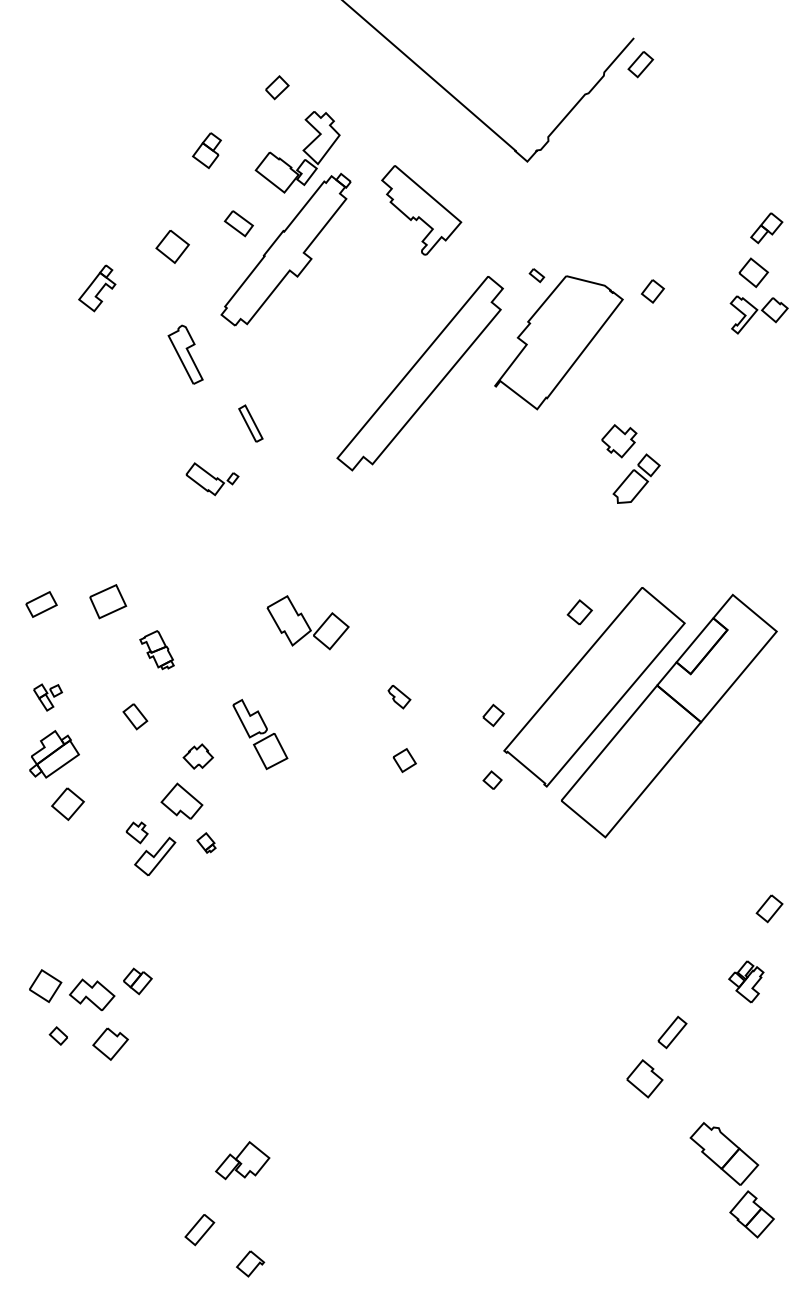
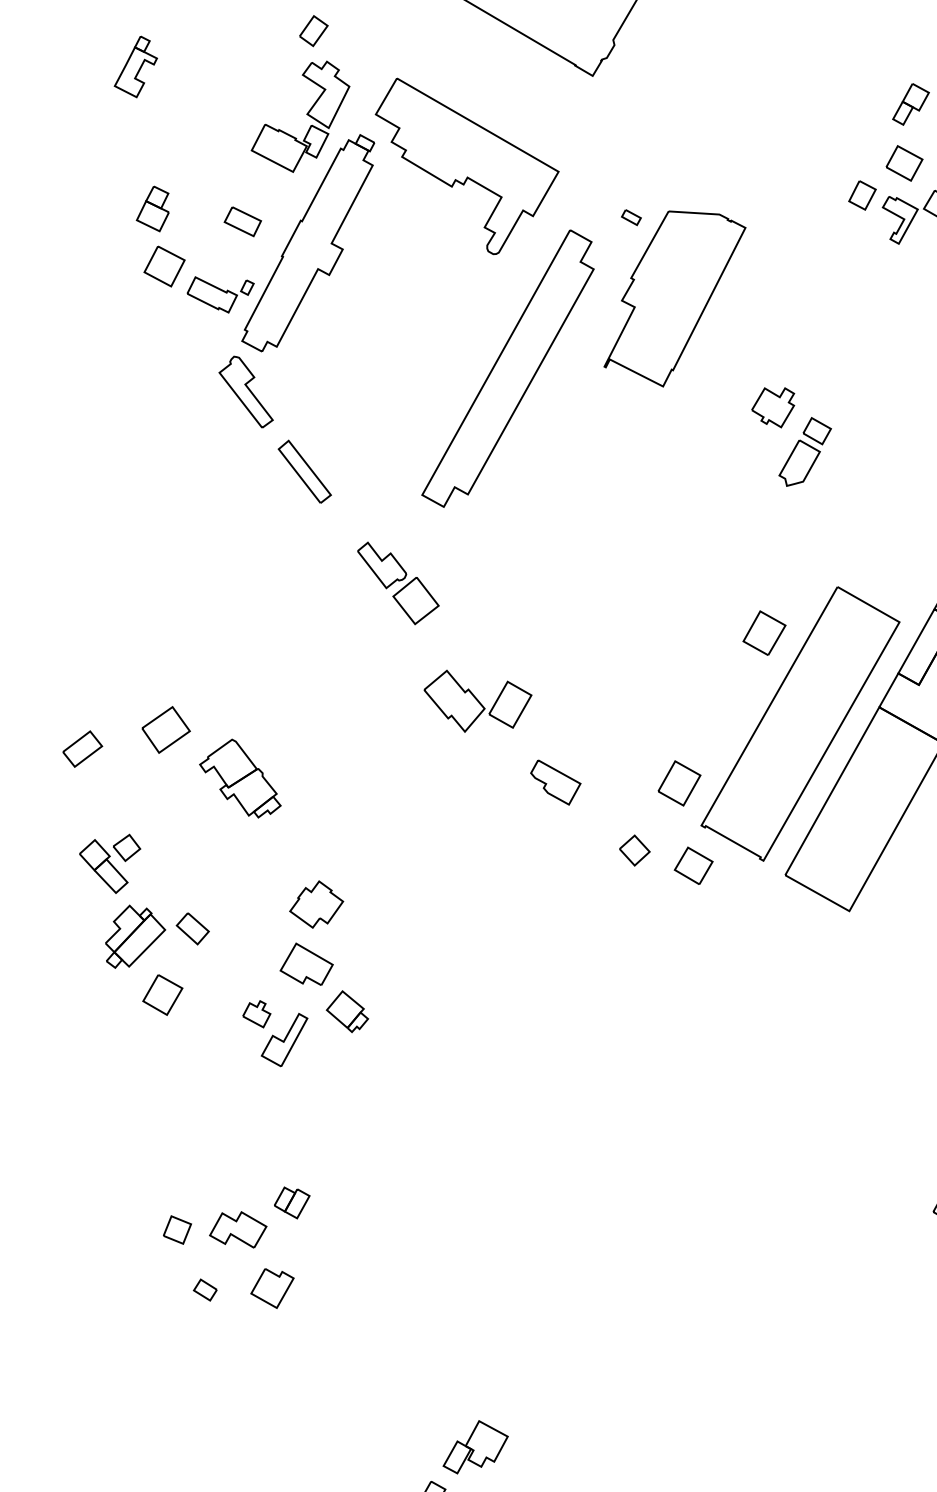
part: (277, 87) -> (314, 30), moved
part: (206, 150) -> (152, 209), moved
part: (421, 210) -> (470, 162), size x1.67
part: (97, 288) -> (135, 67), moved
part: (652, 291) -> (861, 195), moved
part: (185, 354) -> (245, 392), moved
part: (250, 423) -> (304, 471), size x1.43
part: (212, 479) -> (221, 293), moved
part: (579, 612) -> (764, 633), size x1.43
part: (307, 622) -> (478, 699), moved
part: (156, 649) -> (238, 778), size x1.67
part: (399, 696) -> (556, 781), size x1.67
part: (47, 697) -> (112, 865), size x1.67
part: (493, 715) -> (679, 783), size x1.67
part: (135, 716) -> (193, 928), moved
part: (260, 734) -> (399, 581), moved
part: (198, 756) -> (316, 904), size x1.43
part: (404, 760) -> (634, 850), moved
part: (492, 779) -> (693, 864), size x1.67
part: (206, 842) -> (346, 1011), size x1.67
part: (46, 985) -> (178, 1229), size x0.71
part: (242, 1160) -> (474, 1445), moved

